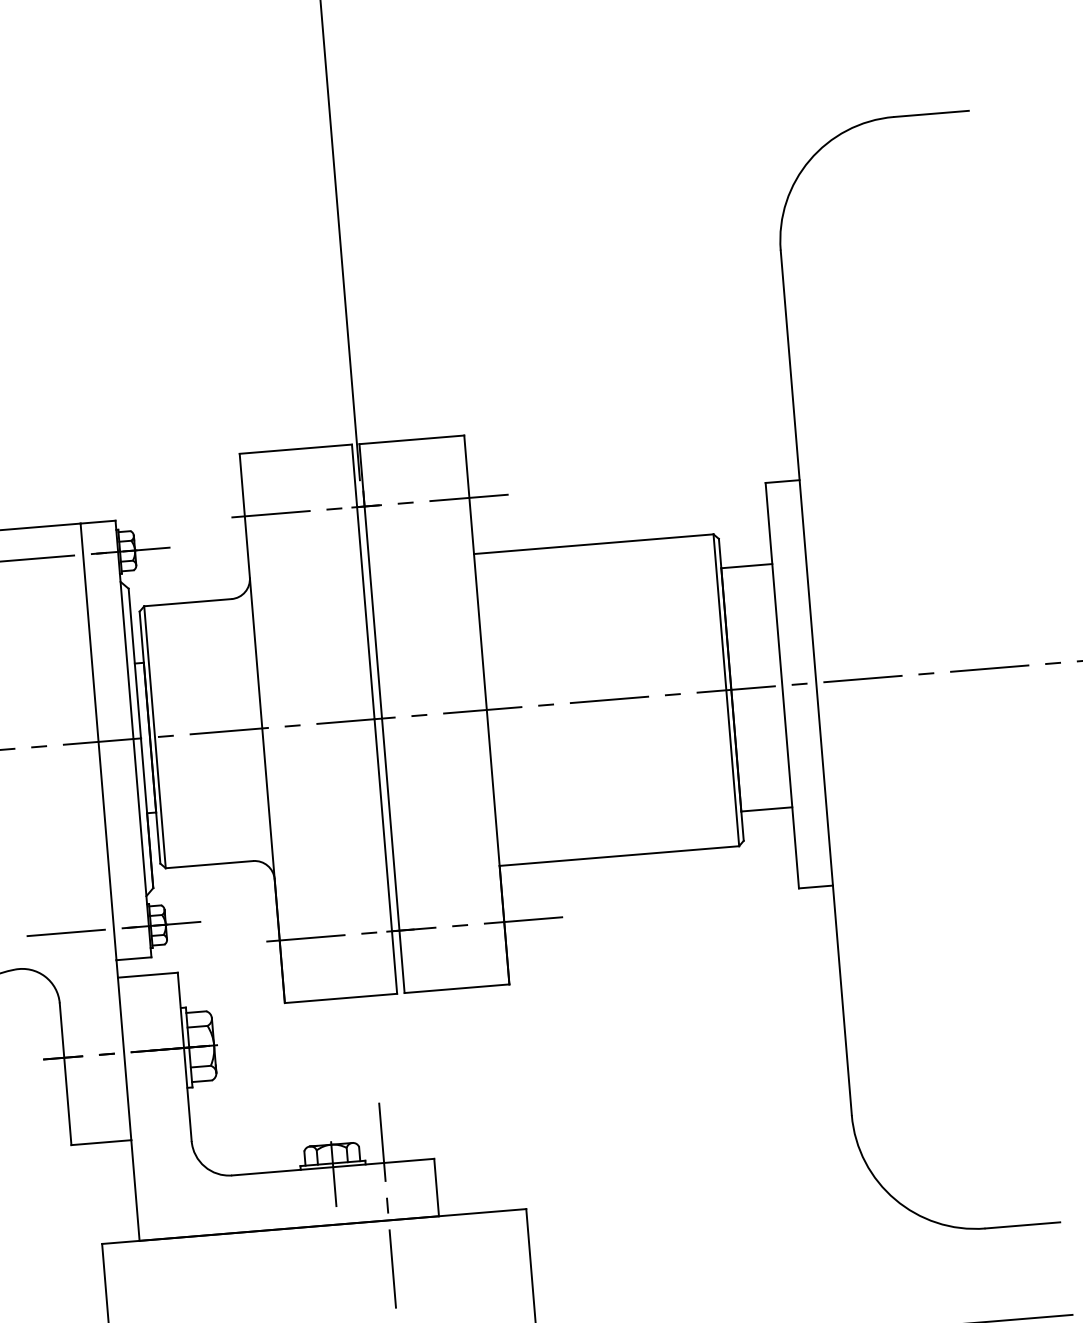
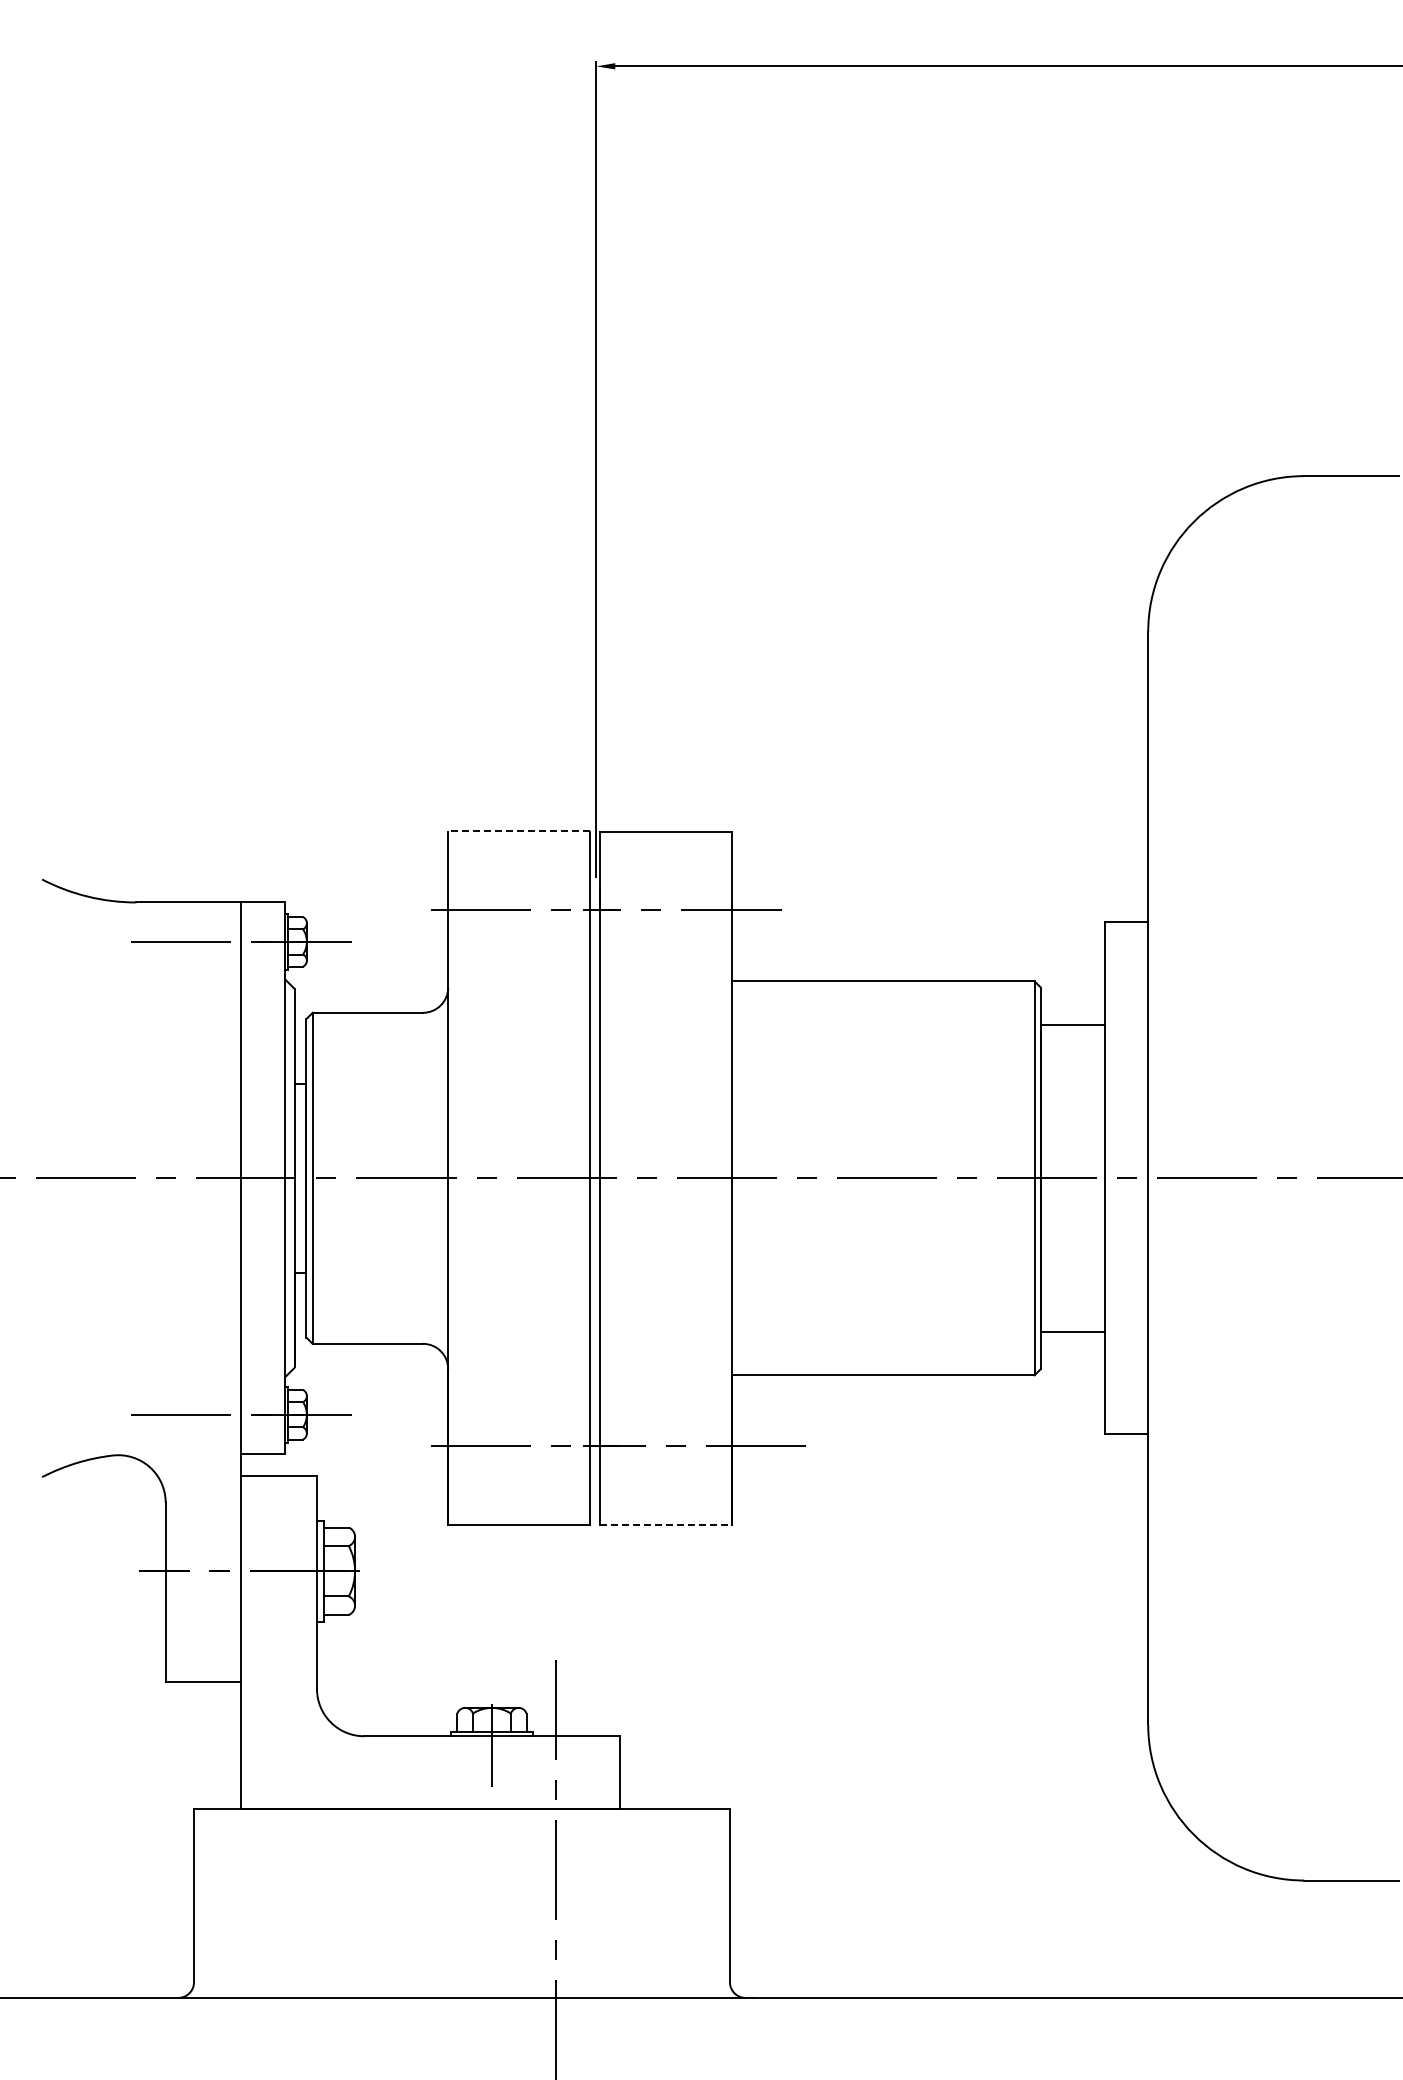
line: (296, 449) -> (519, 831), solid -> dashed
line: (457, 988) -> (666, 1525), solid -> dashed

